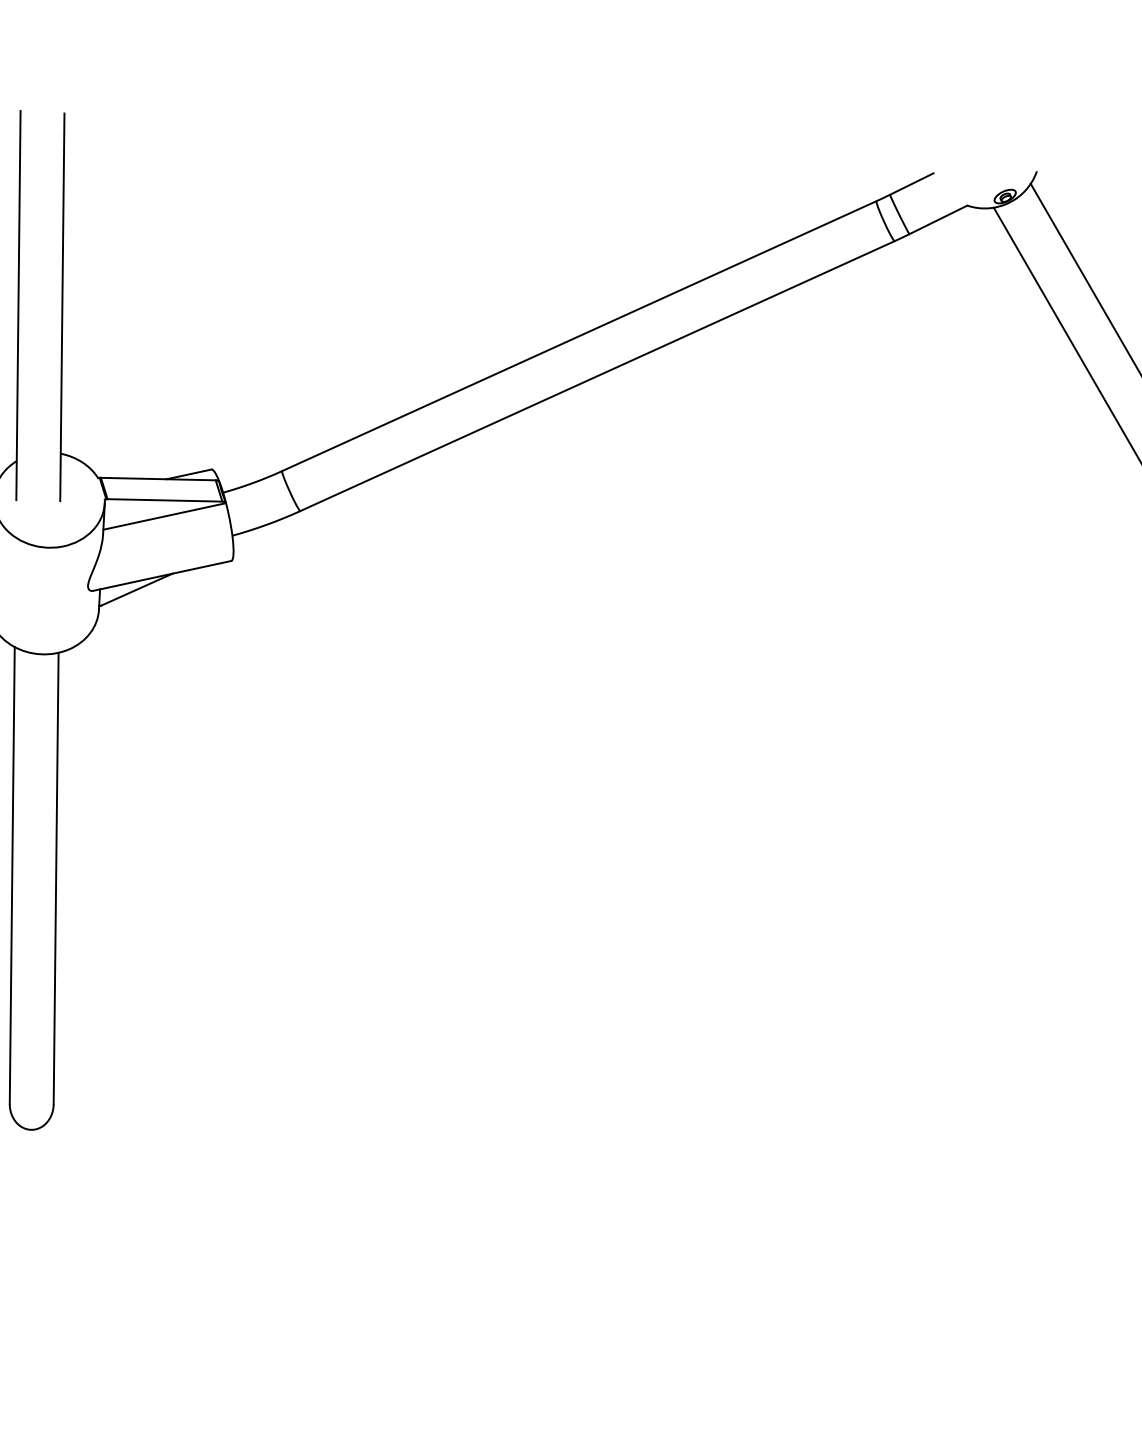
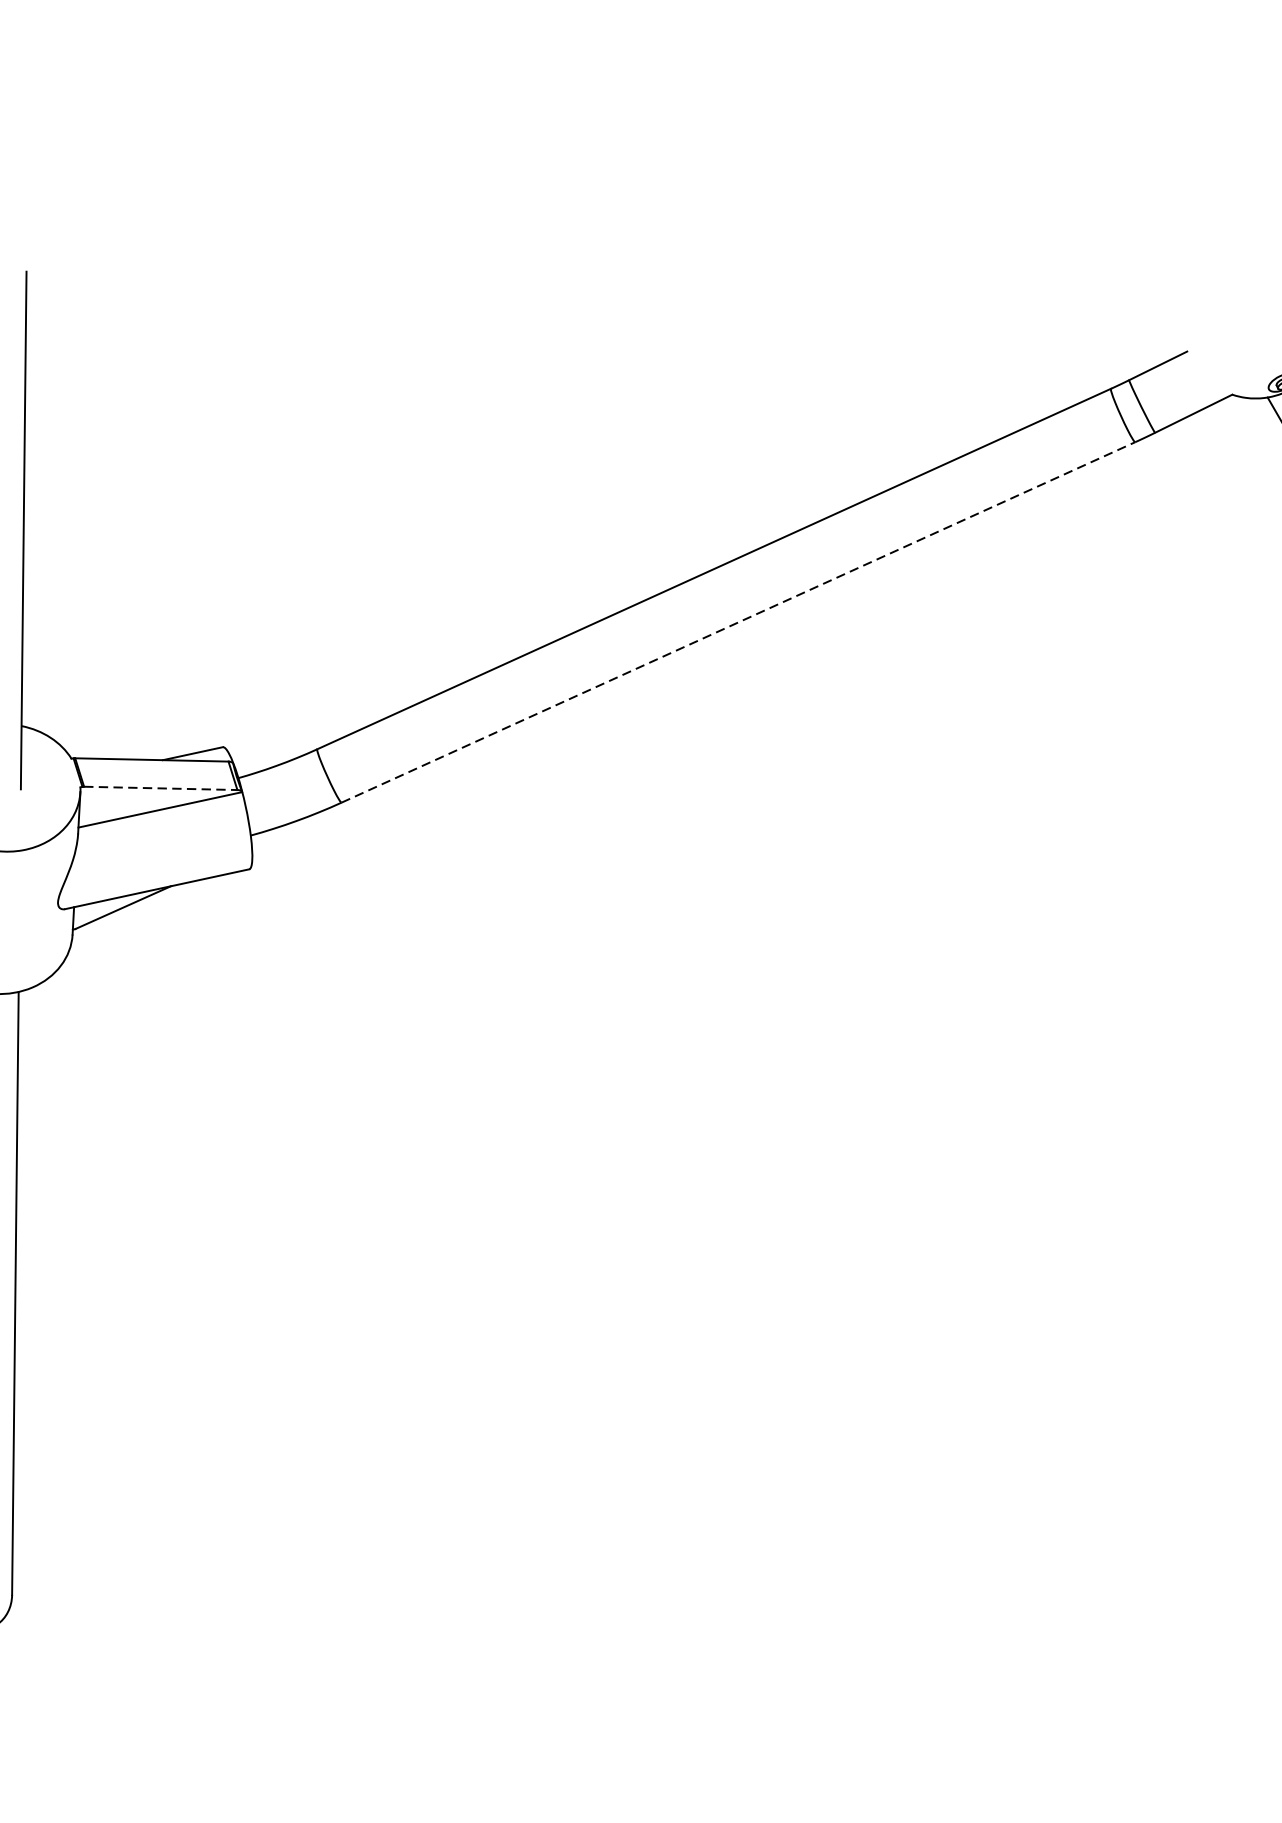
line: (597, 375) -> (738, 621), solid -> dashed
line: (165, 500) -> (161, 788), solid -> dashed

